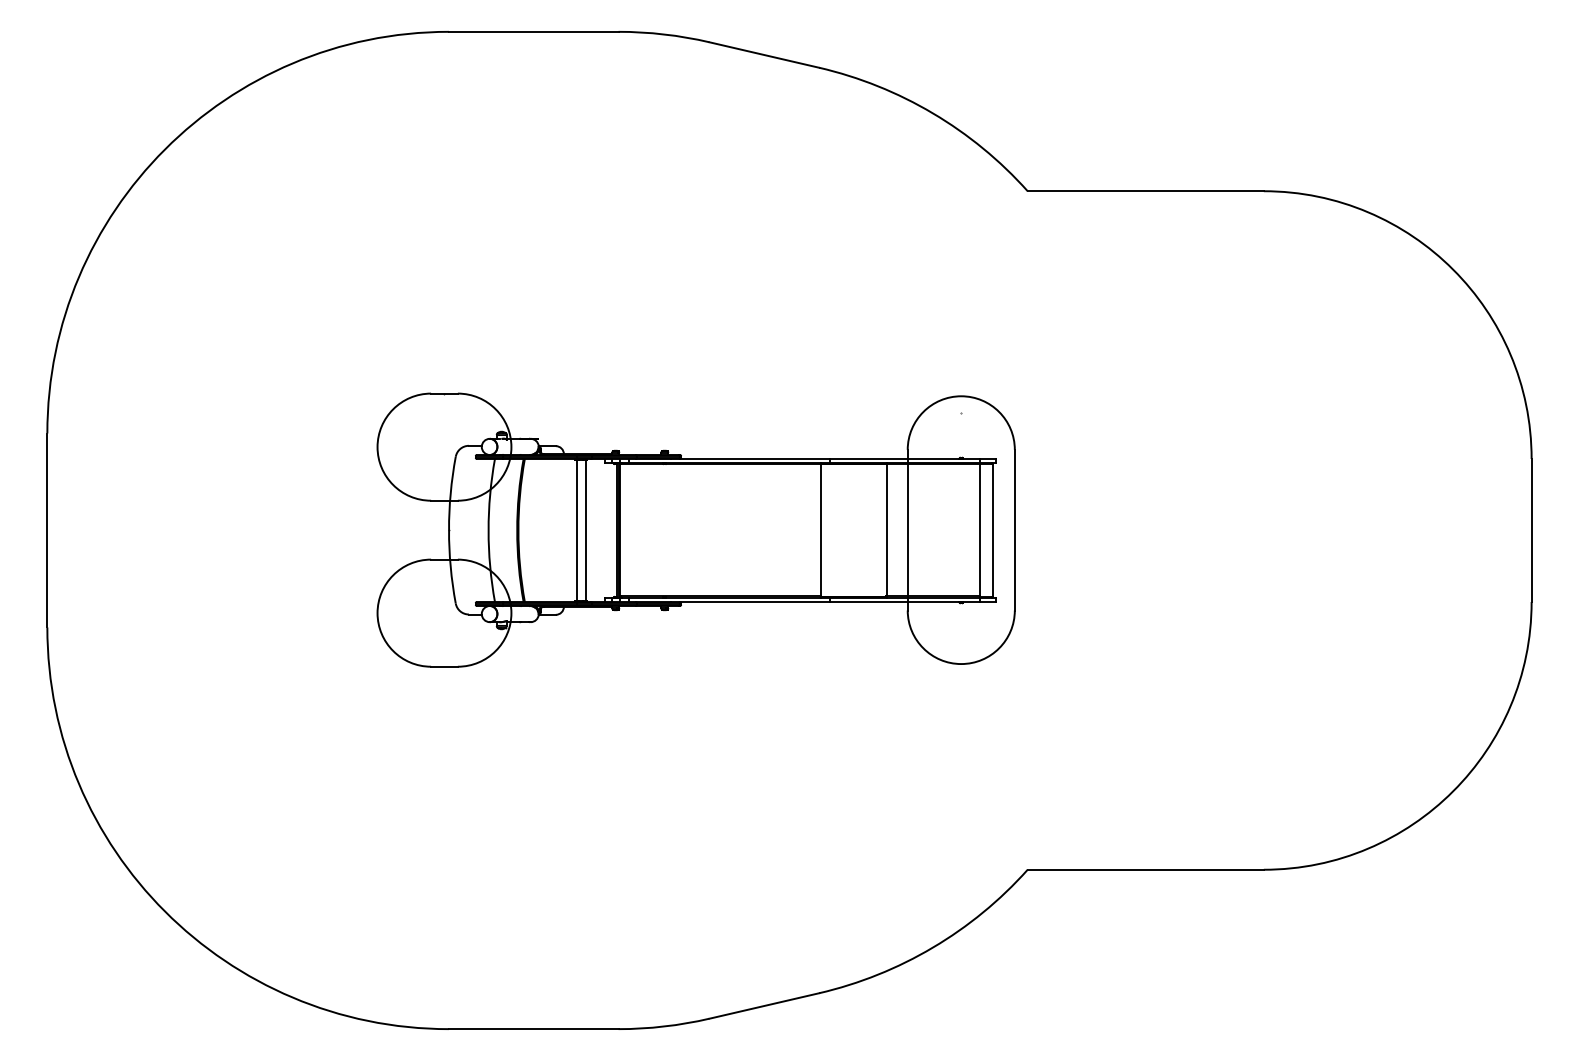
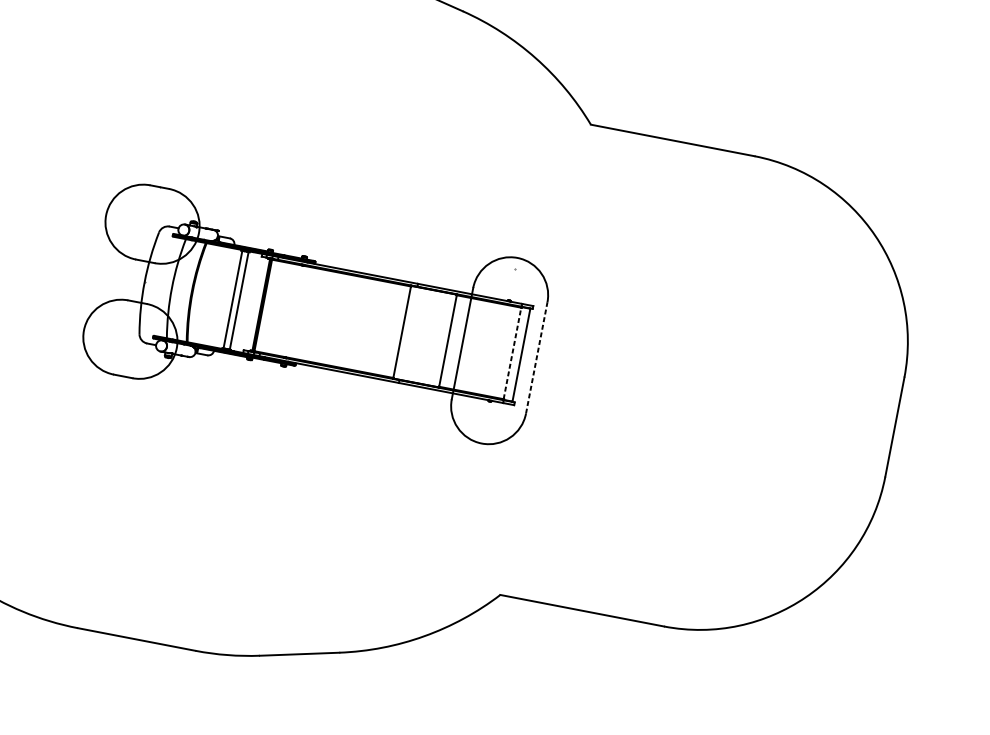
line: (979, 529) -> (512, 352), solid -> dashed
line: (1014, 529) -> (536, 357), solid -> dashed

